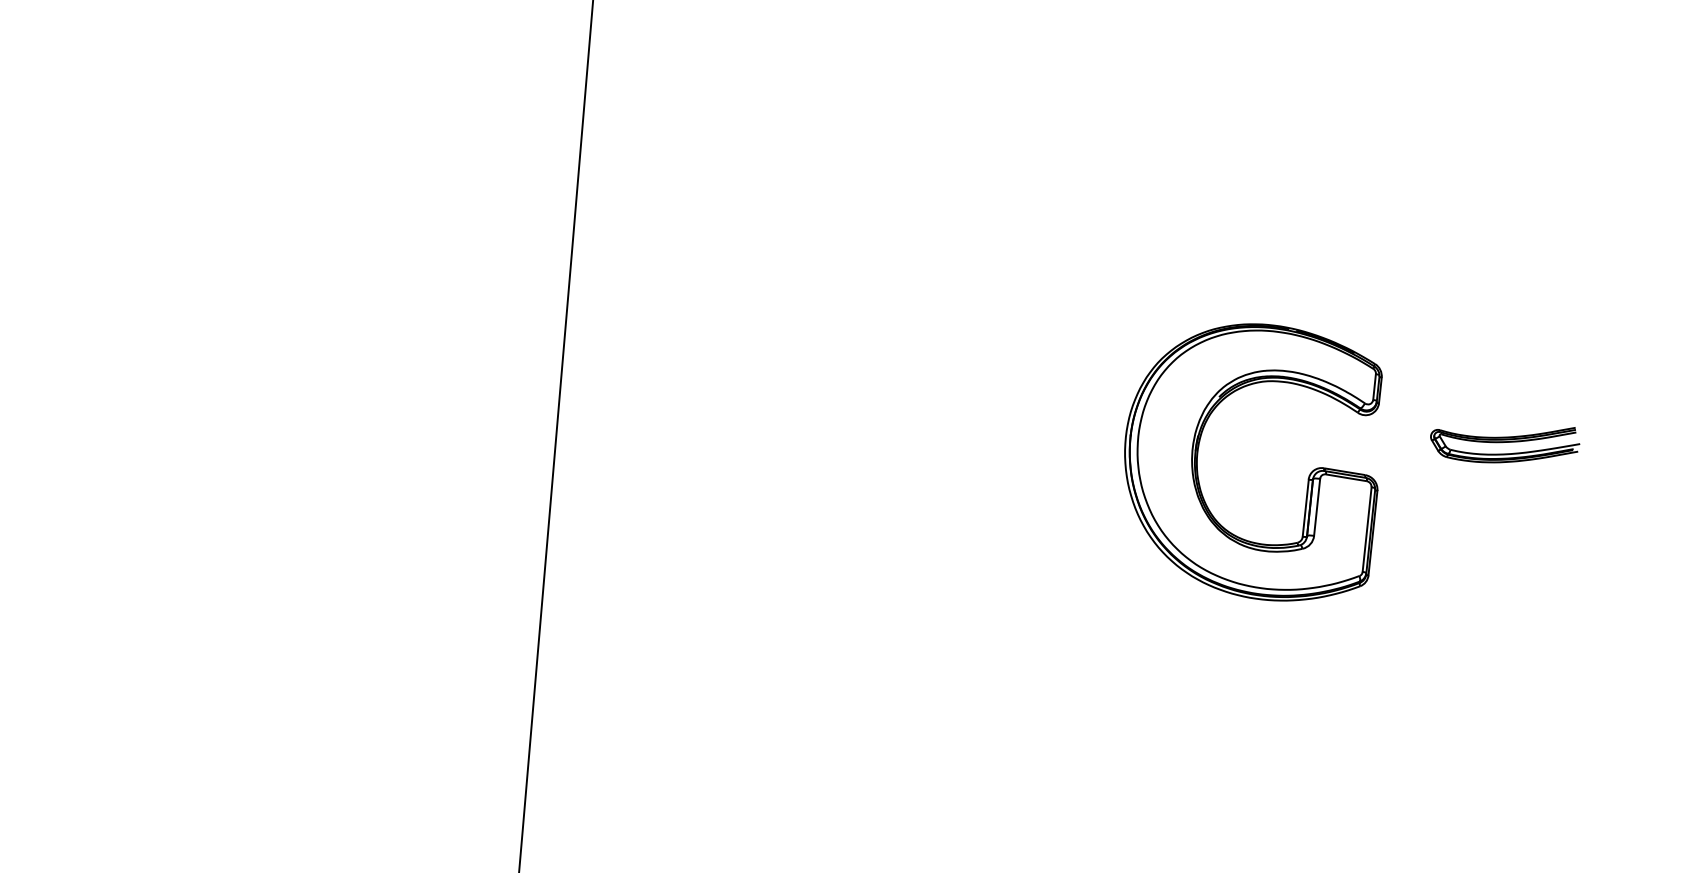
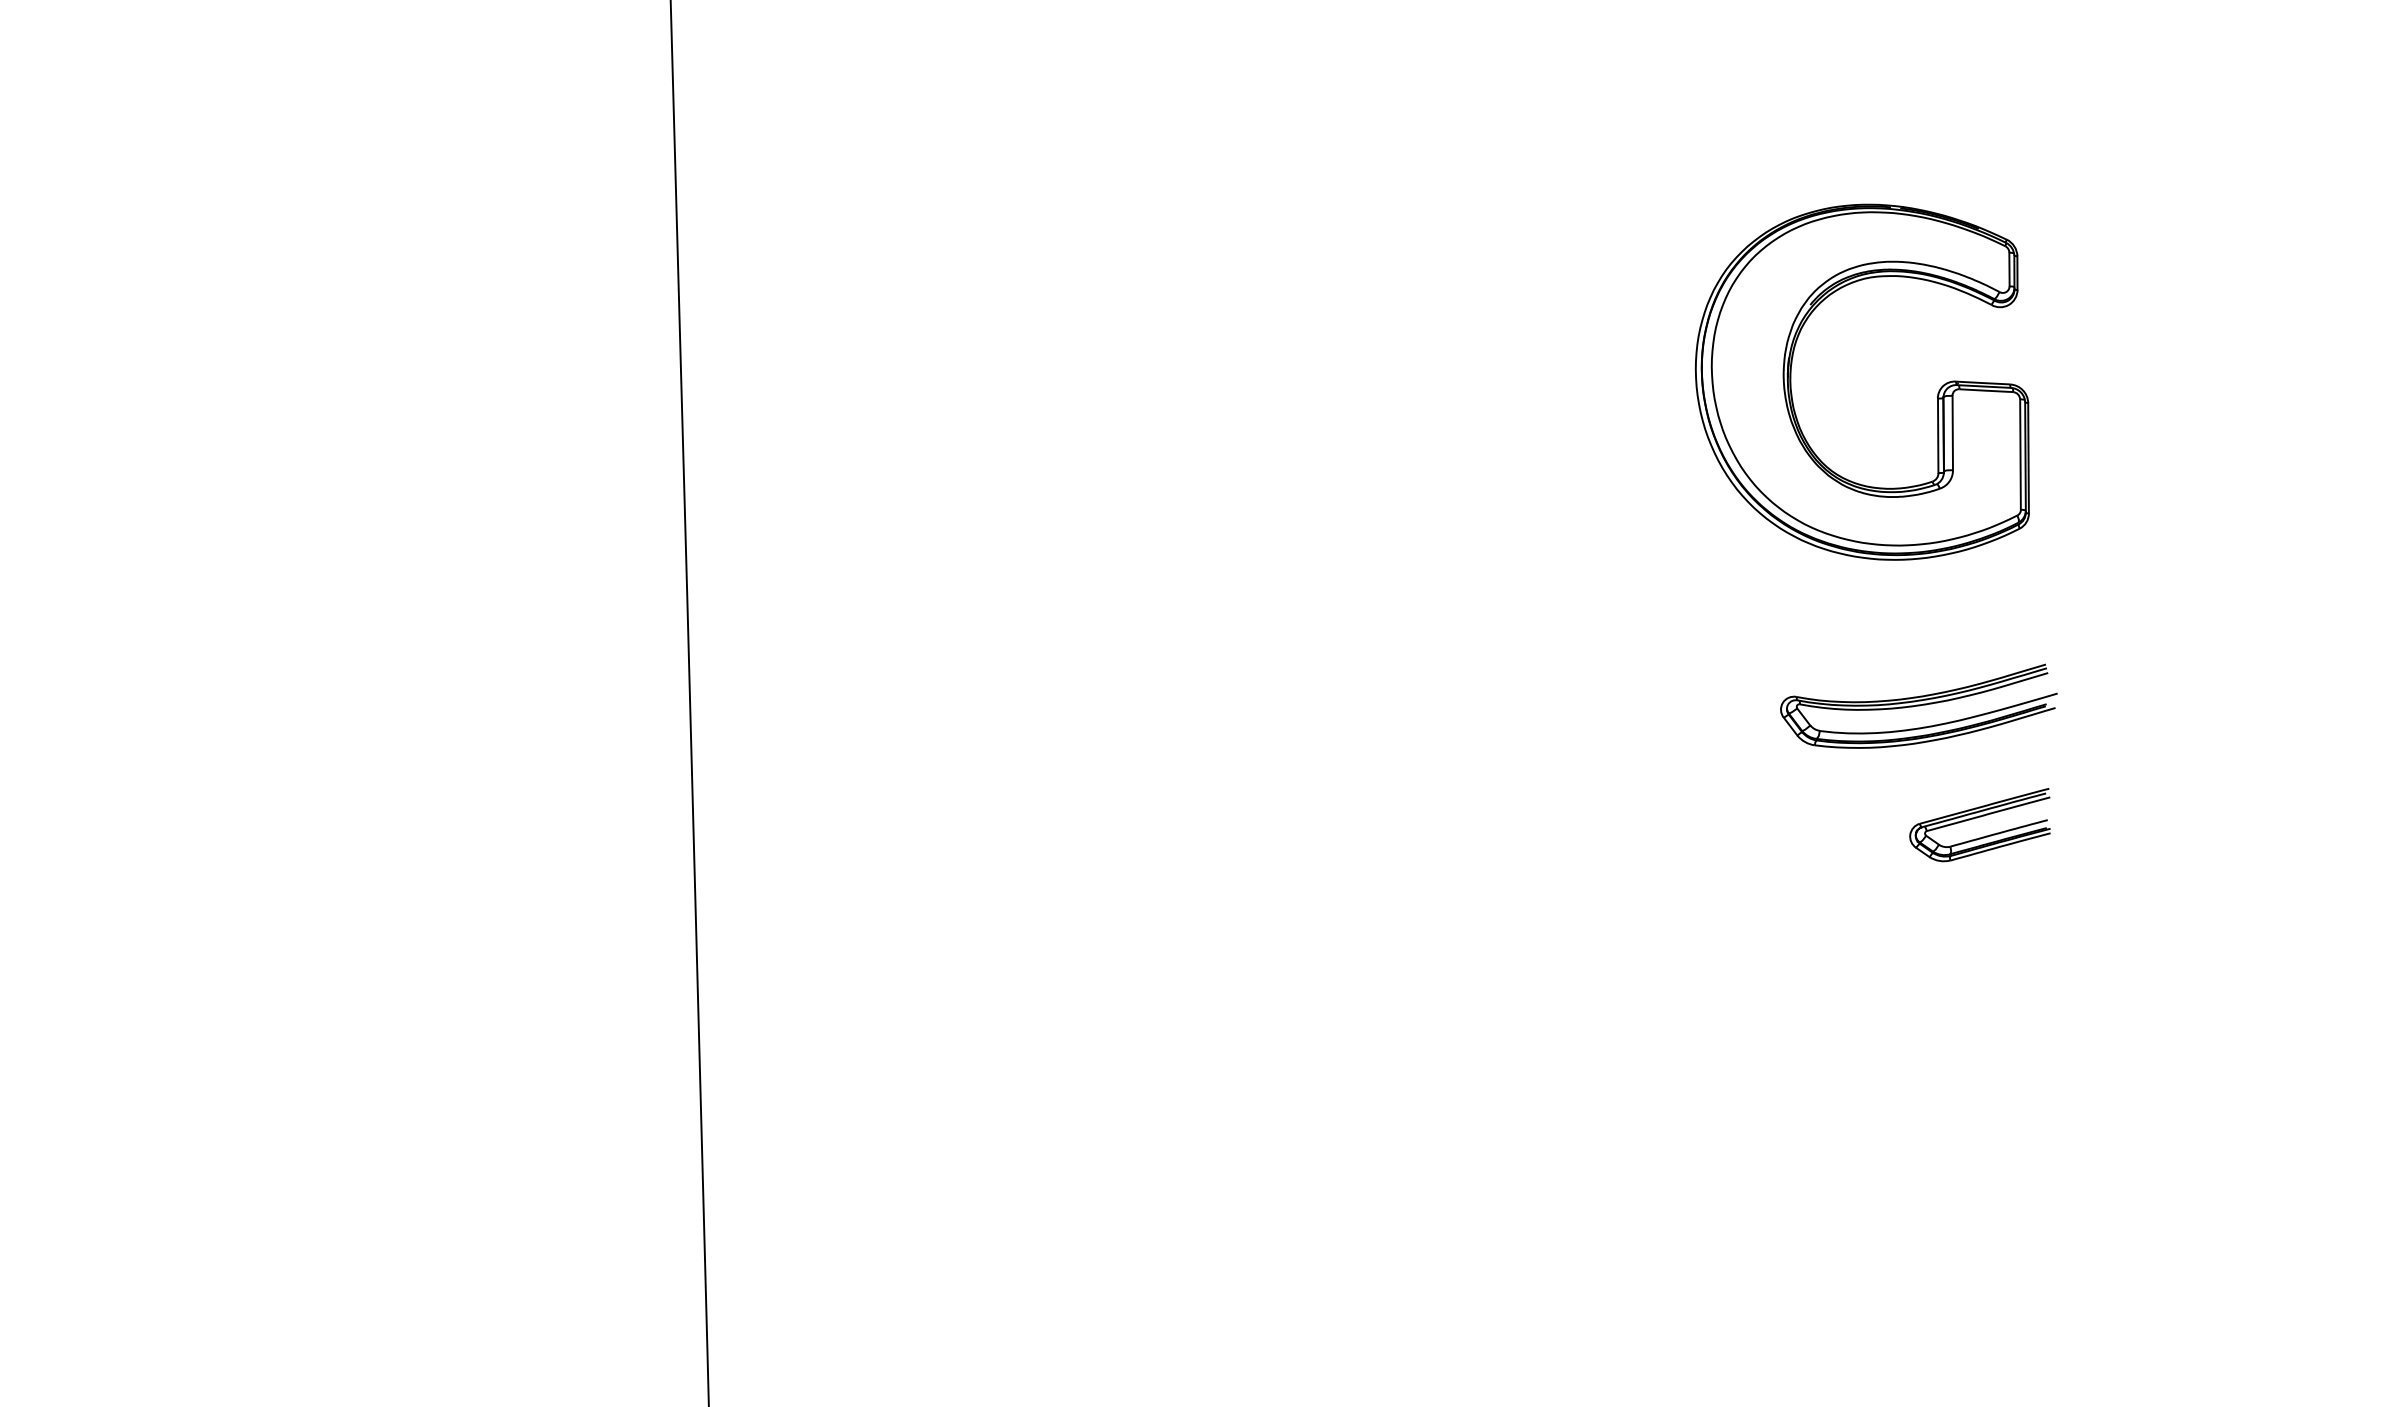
part: (1504, 441) -> (1918, 705), size x1.43
part: (1198, 454) -> (1791, 381), moved
part: (1540, 533) -> (1977, 818), added

